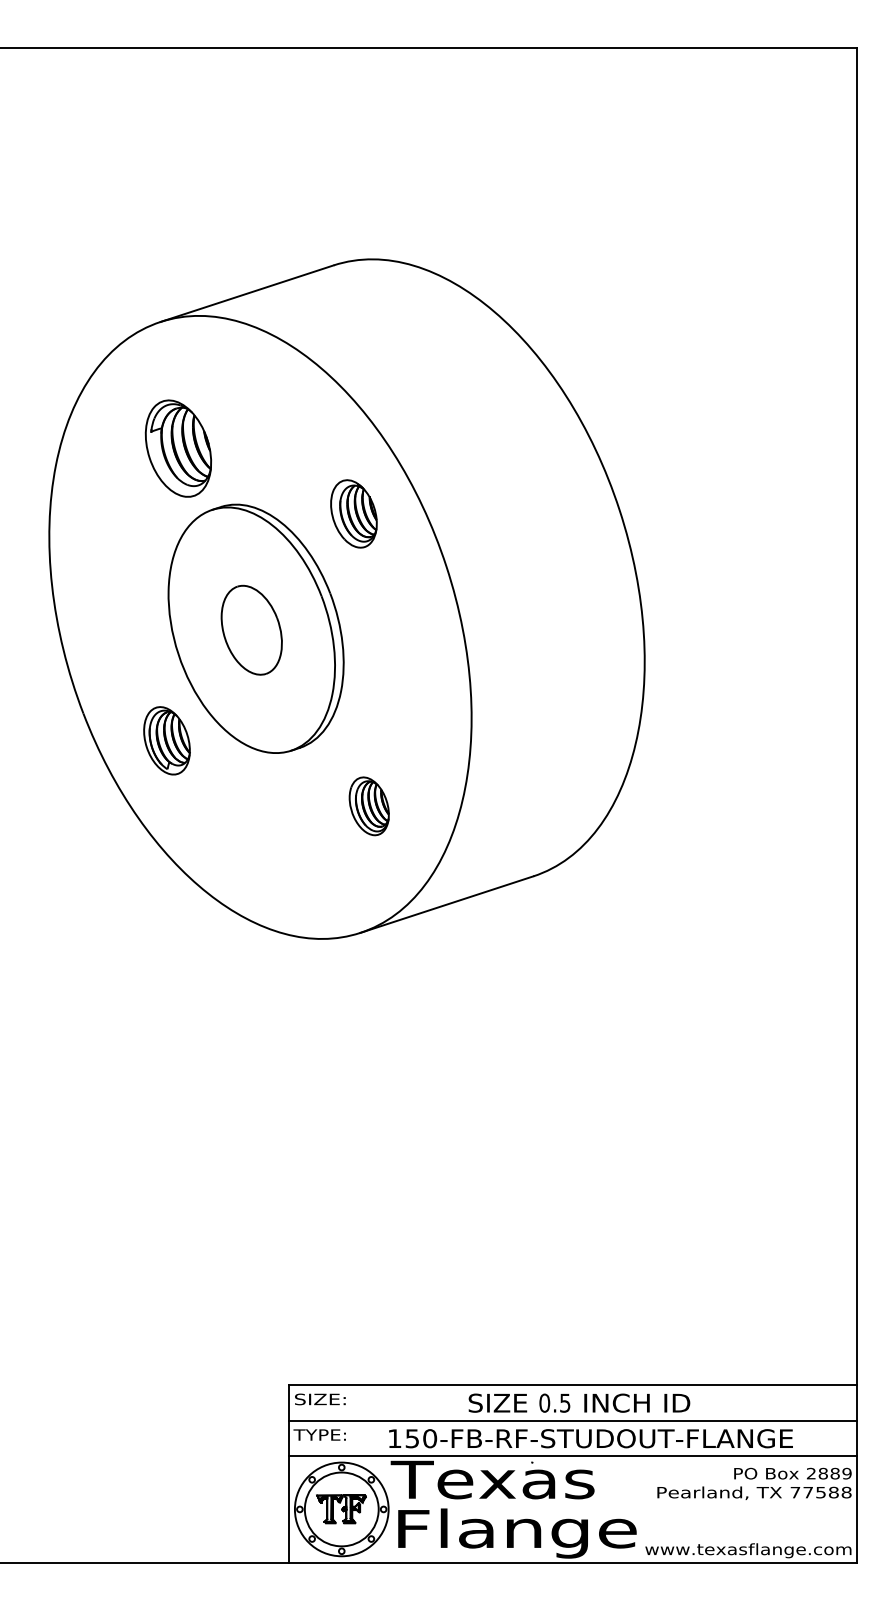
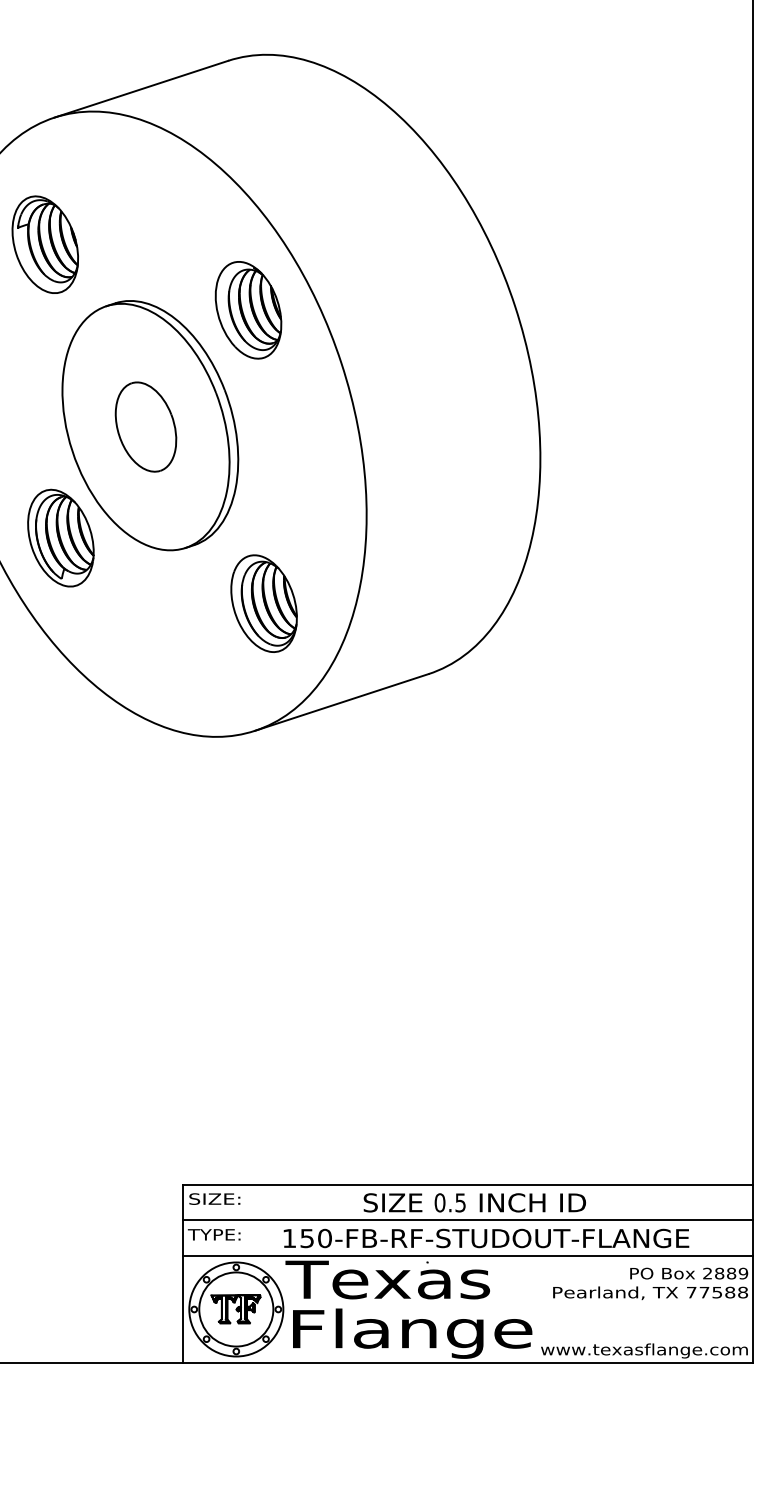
part: (177, 448) -> (44, 244), moved
part: (353, 513) -> (248, 309), size x1.43
part: (166, 740) -> (60, 537), size x1.43
part: (368, 806) -> (263, 603), size x1.67

